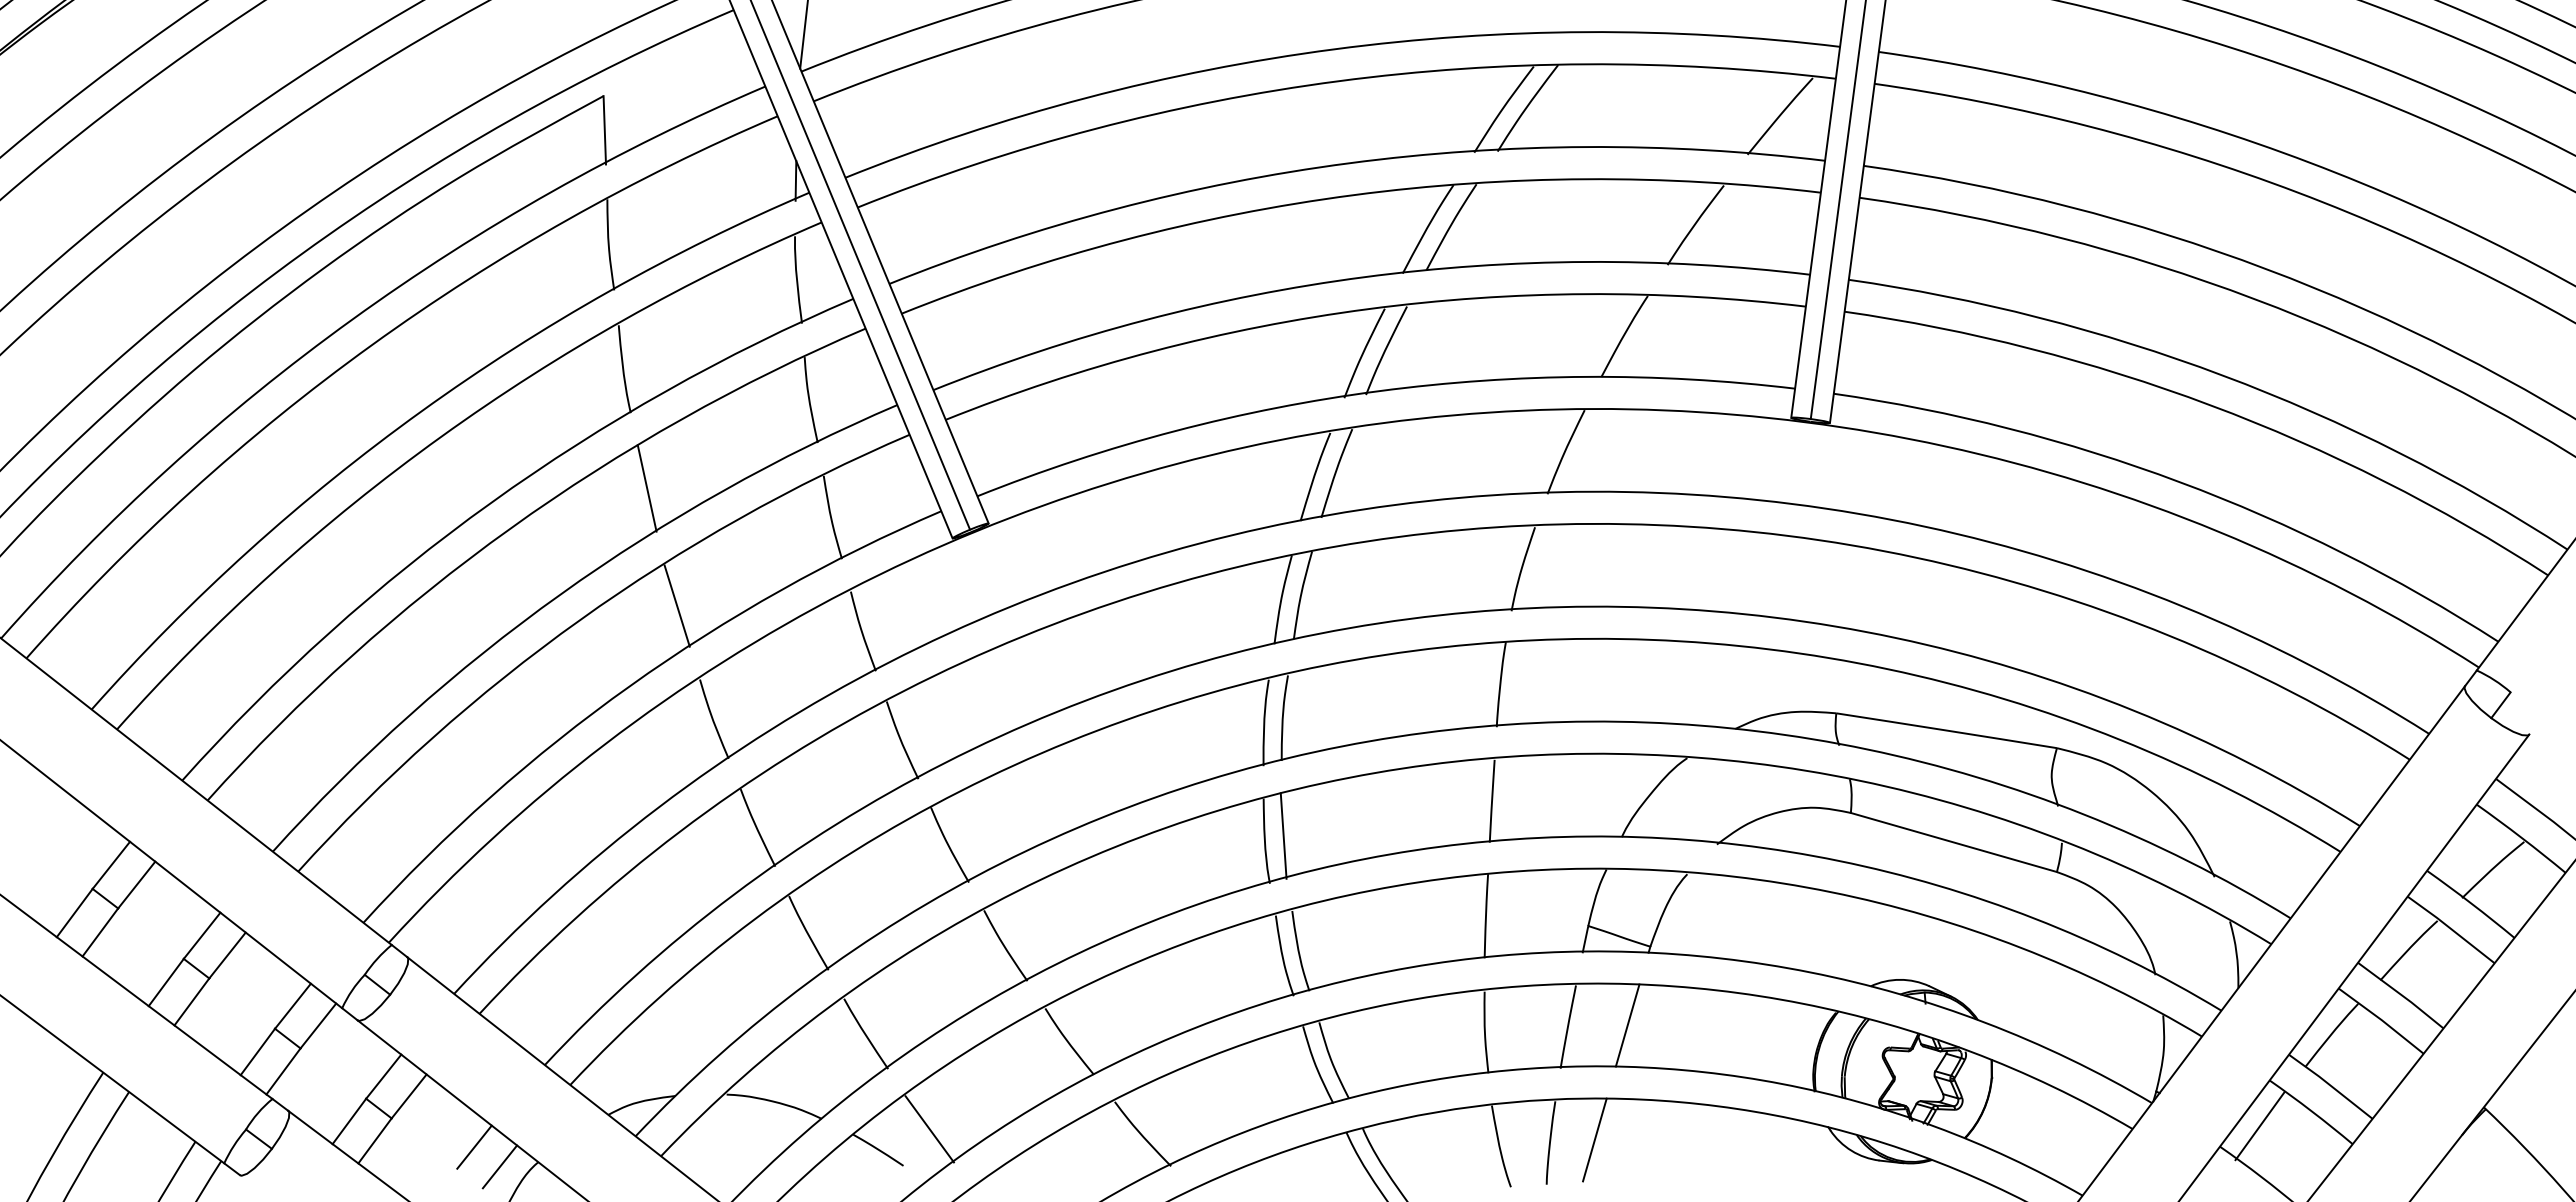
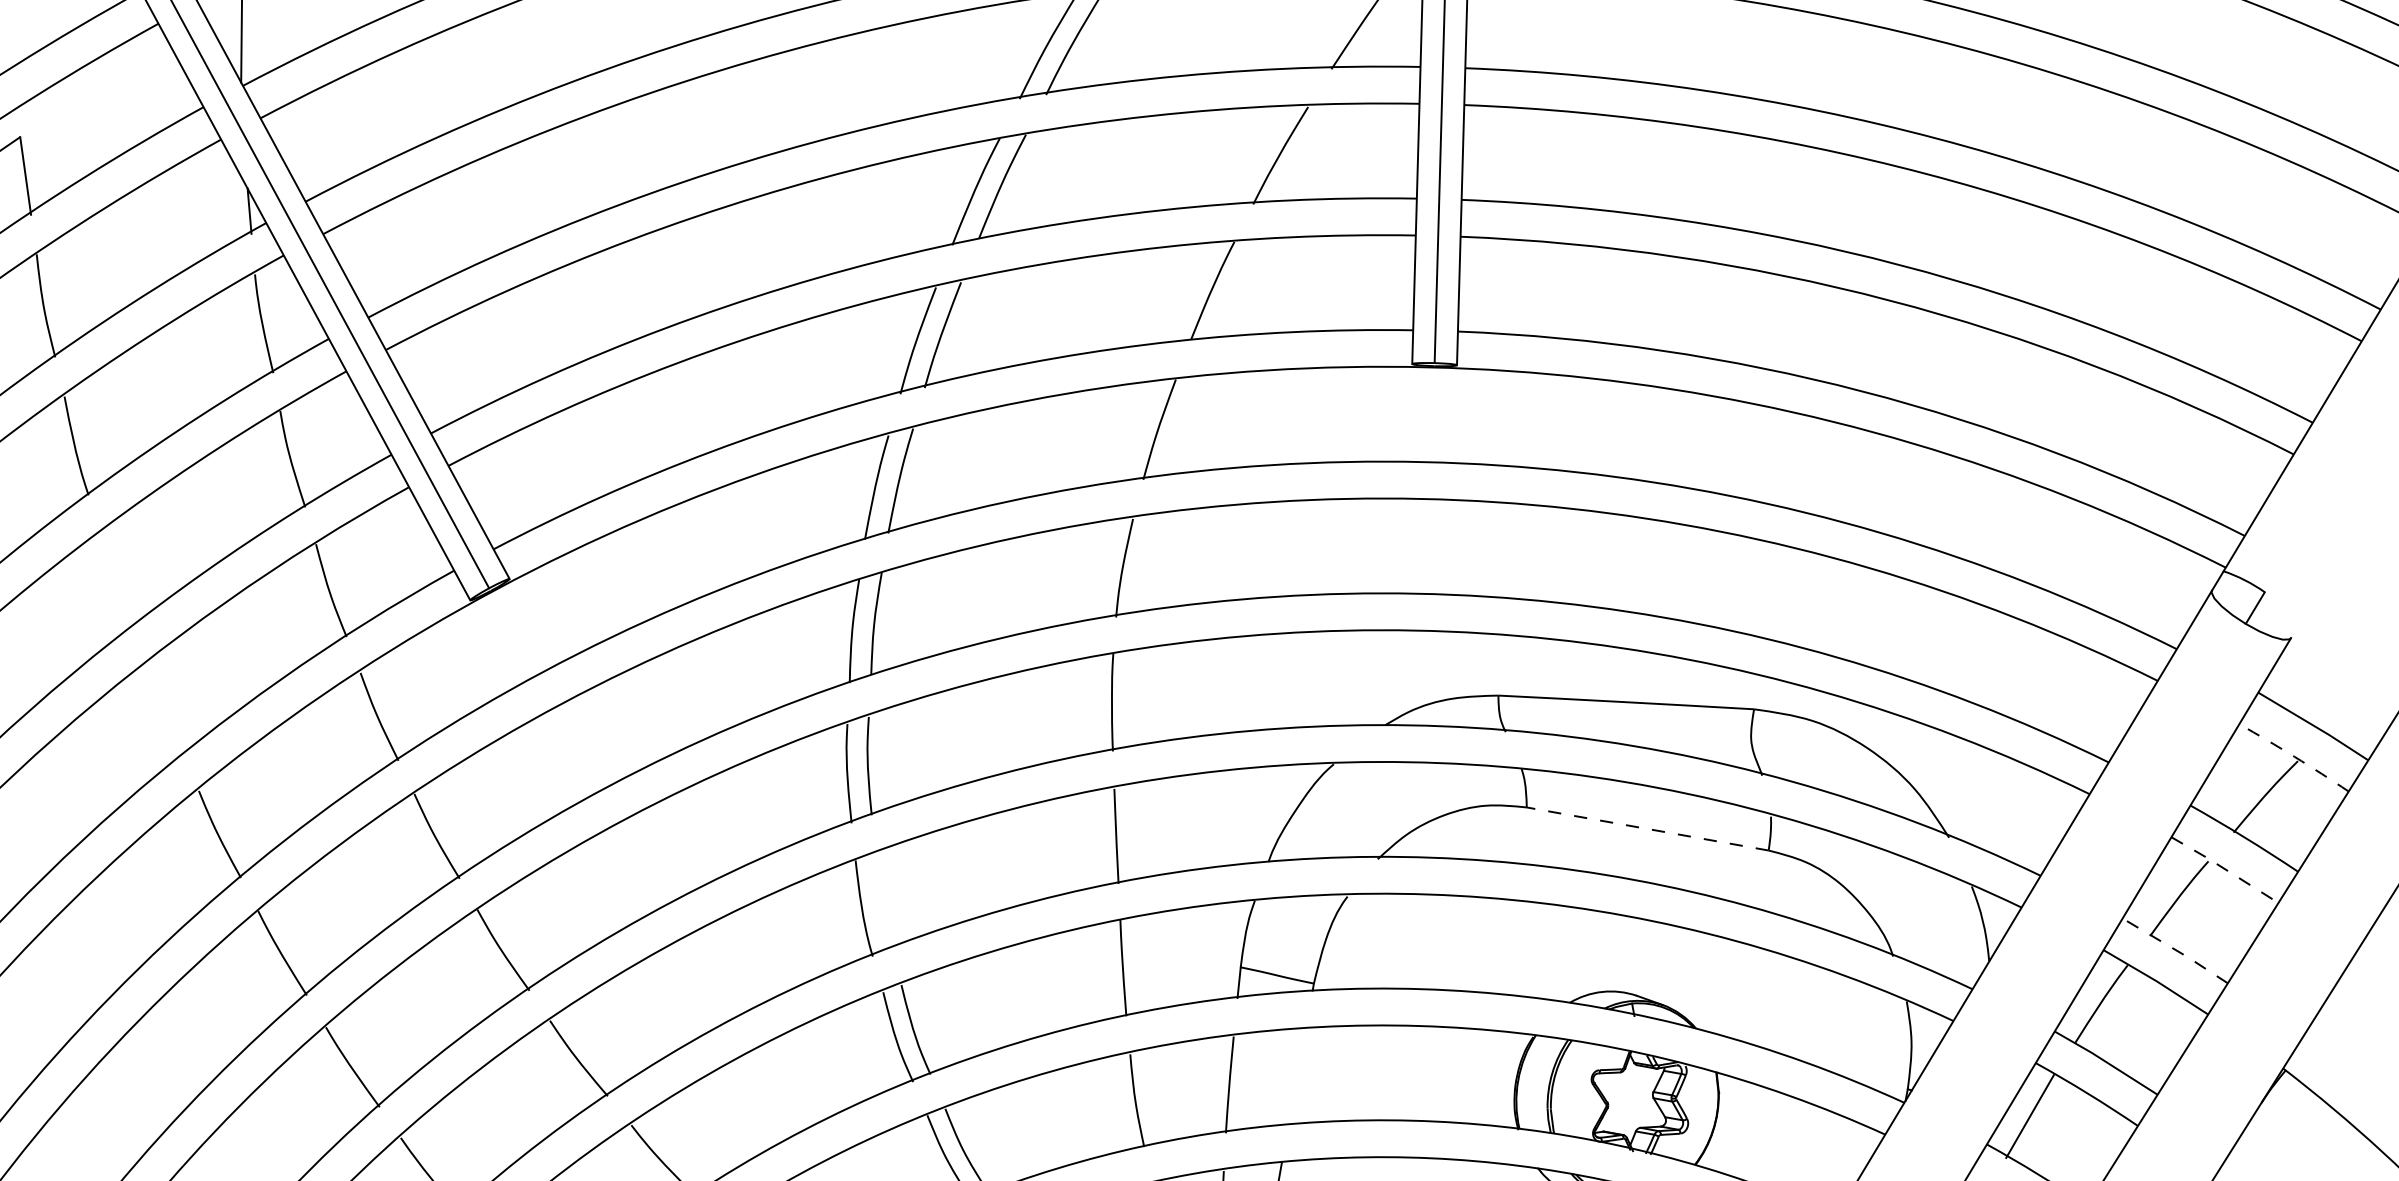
line: (646, 488) -> (115, 579), removed
line: (676, 605) -> (163, 709), removed
line: (1283, 835) -> (882, 900), removed
arc: (2521, 837) -> (2294, 756), solid -> dashed
line: (1953, 842) -> (1647, 829), solid -> dashed
line: (2450, 928) -> (2224, 868), solid -> dashed
line: (2401, 995) -> (2176, 950), solid -> dashed
line: (1627, 1025) -> (1297, 1076), removed

